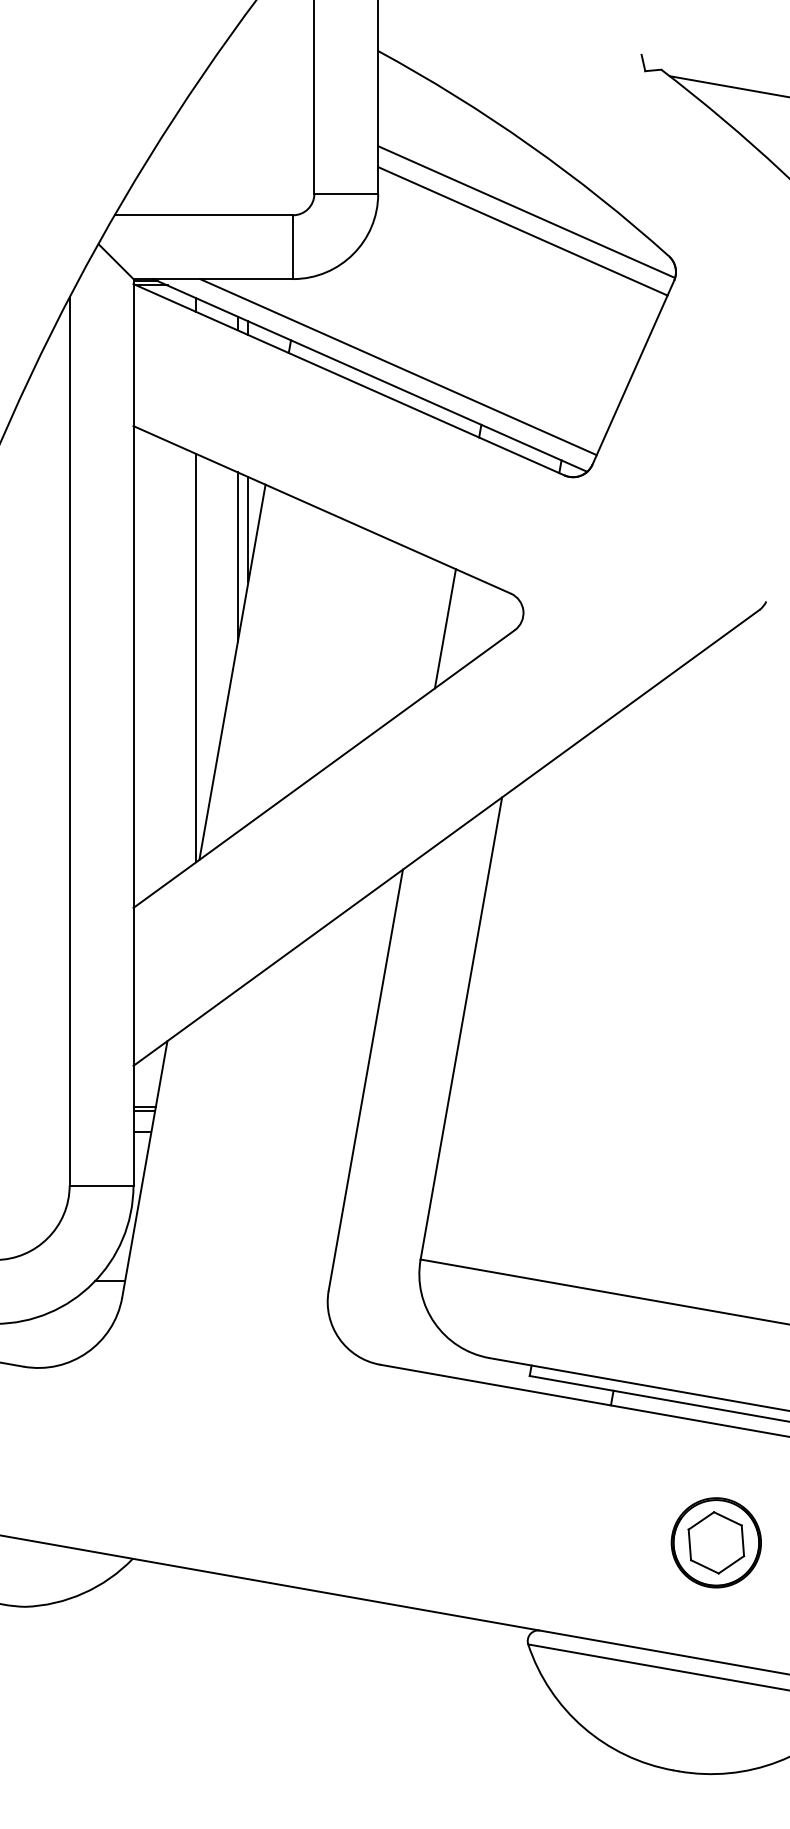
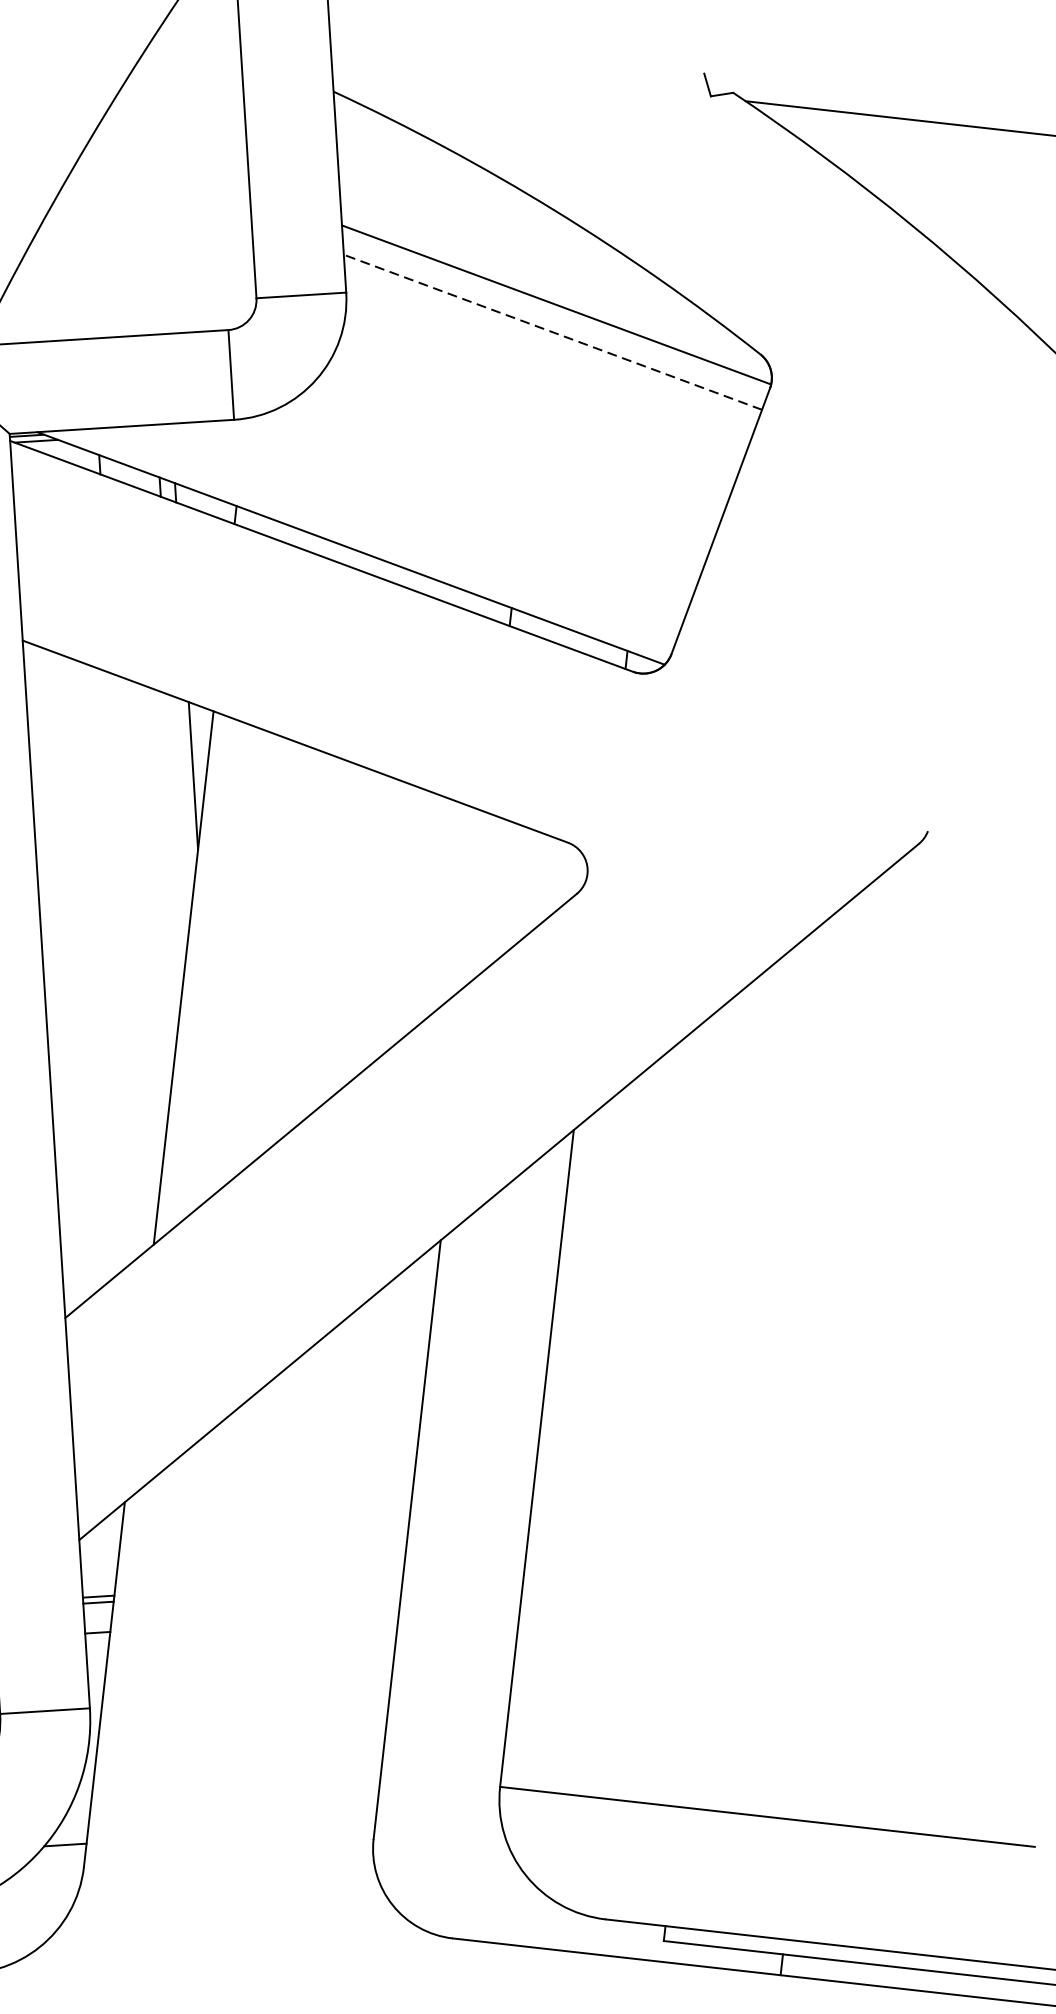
line: (522, 231) -> (552, 332), solid -> dashed
line: (398, 367) -> (390, 534), removed
line: (237, 557) -> (180, 816), removed
line: (444, 628) -> (477, 897), removed
line: (195, 657) -> (130, 960), removed

